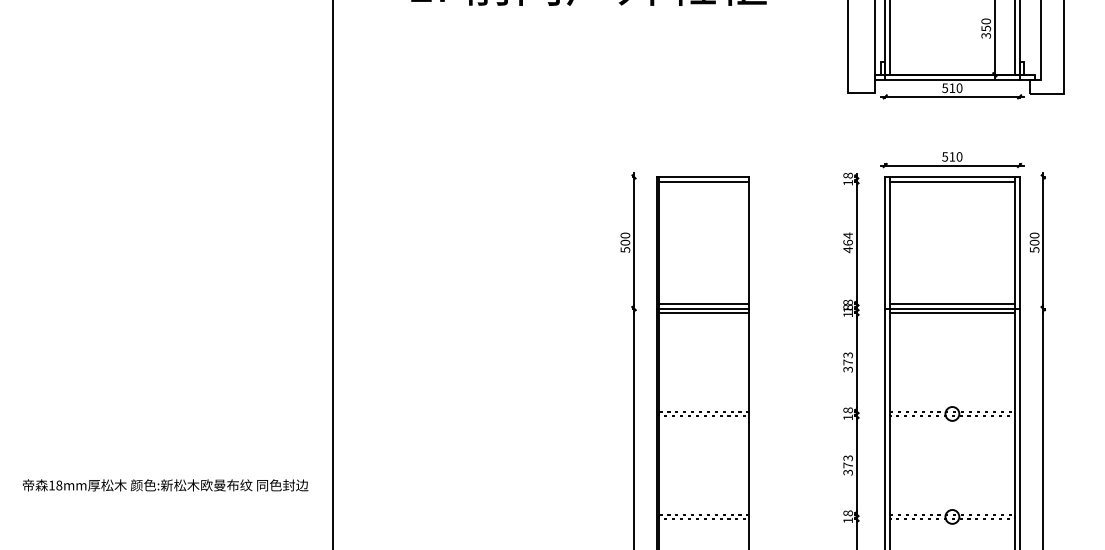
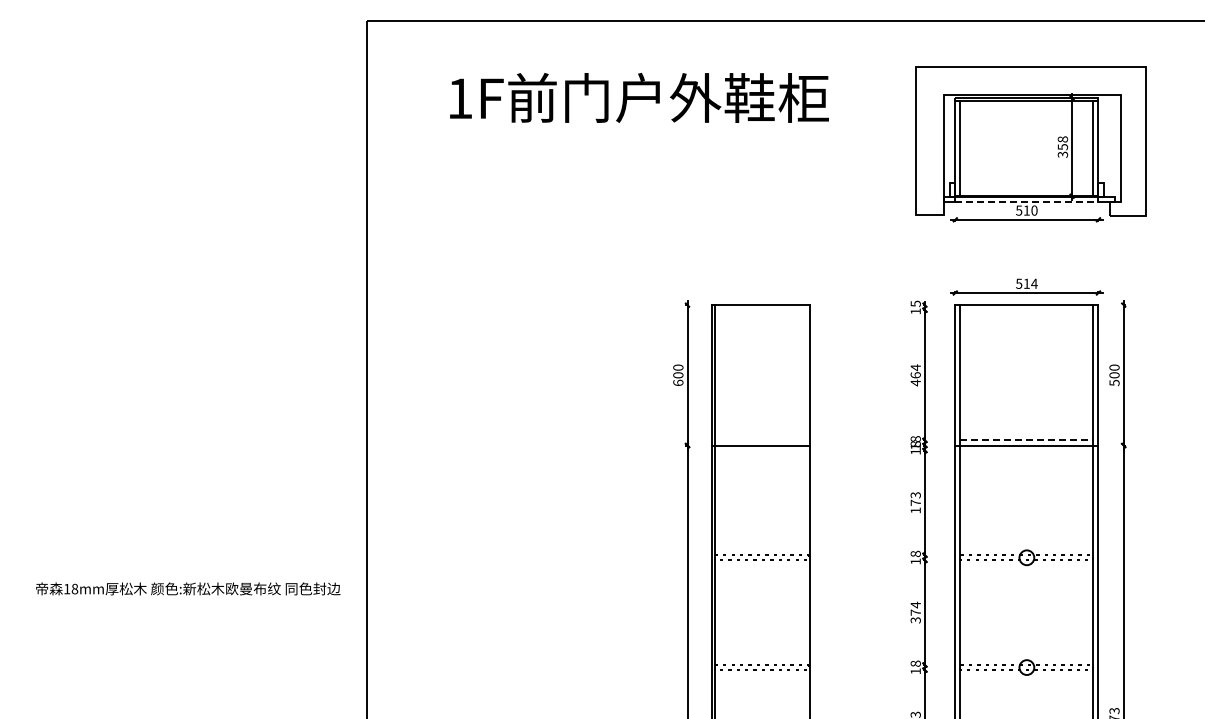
text: (985, 21) -> (1062, 139), 350 -> 358
line: (952, 79) -> (1026, 201), solid -> dashed
text: (959, 156) -> (1034, 283), 510 -> 514
text: (847, 175) -> (915, 303), 18 -> 15
line: (704, 181) -> (762, 310), removed
line: (952, 181) -> (1026, 310), removed
text: (625, 249) -> (678, 382), 500 -> 600
line: (704, 303) -> (762, 440), removed
line: (952, 303) -> (1026, 440), solid -> dashed
line: (704, 313) -> (762, 450), removed
line: (952, 313) -> (1026, 450), removed
text: (847, 369) -> (915, 510), 373 -> 173
text: (847, 457) -> (915, 604), 373 -> 374
text: (165, 484) -> (188, 588), moved

